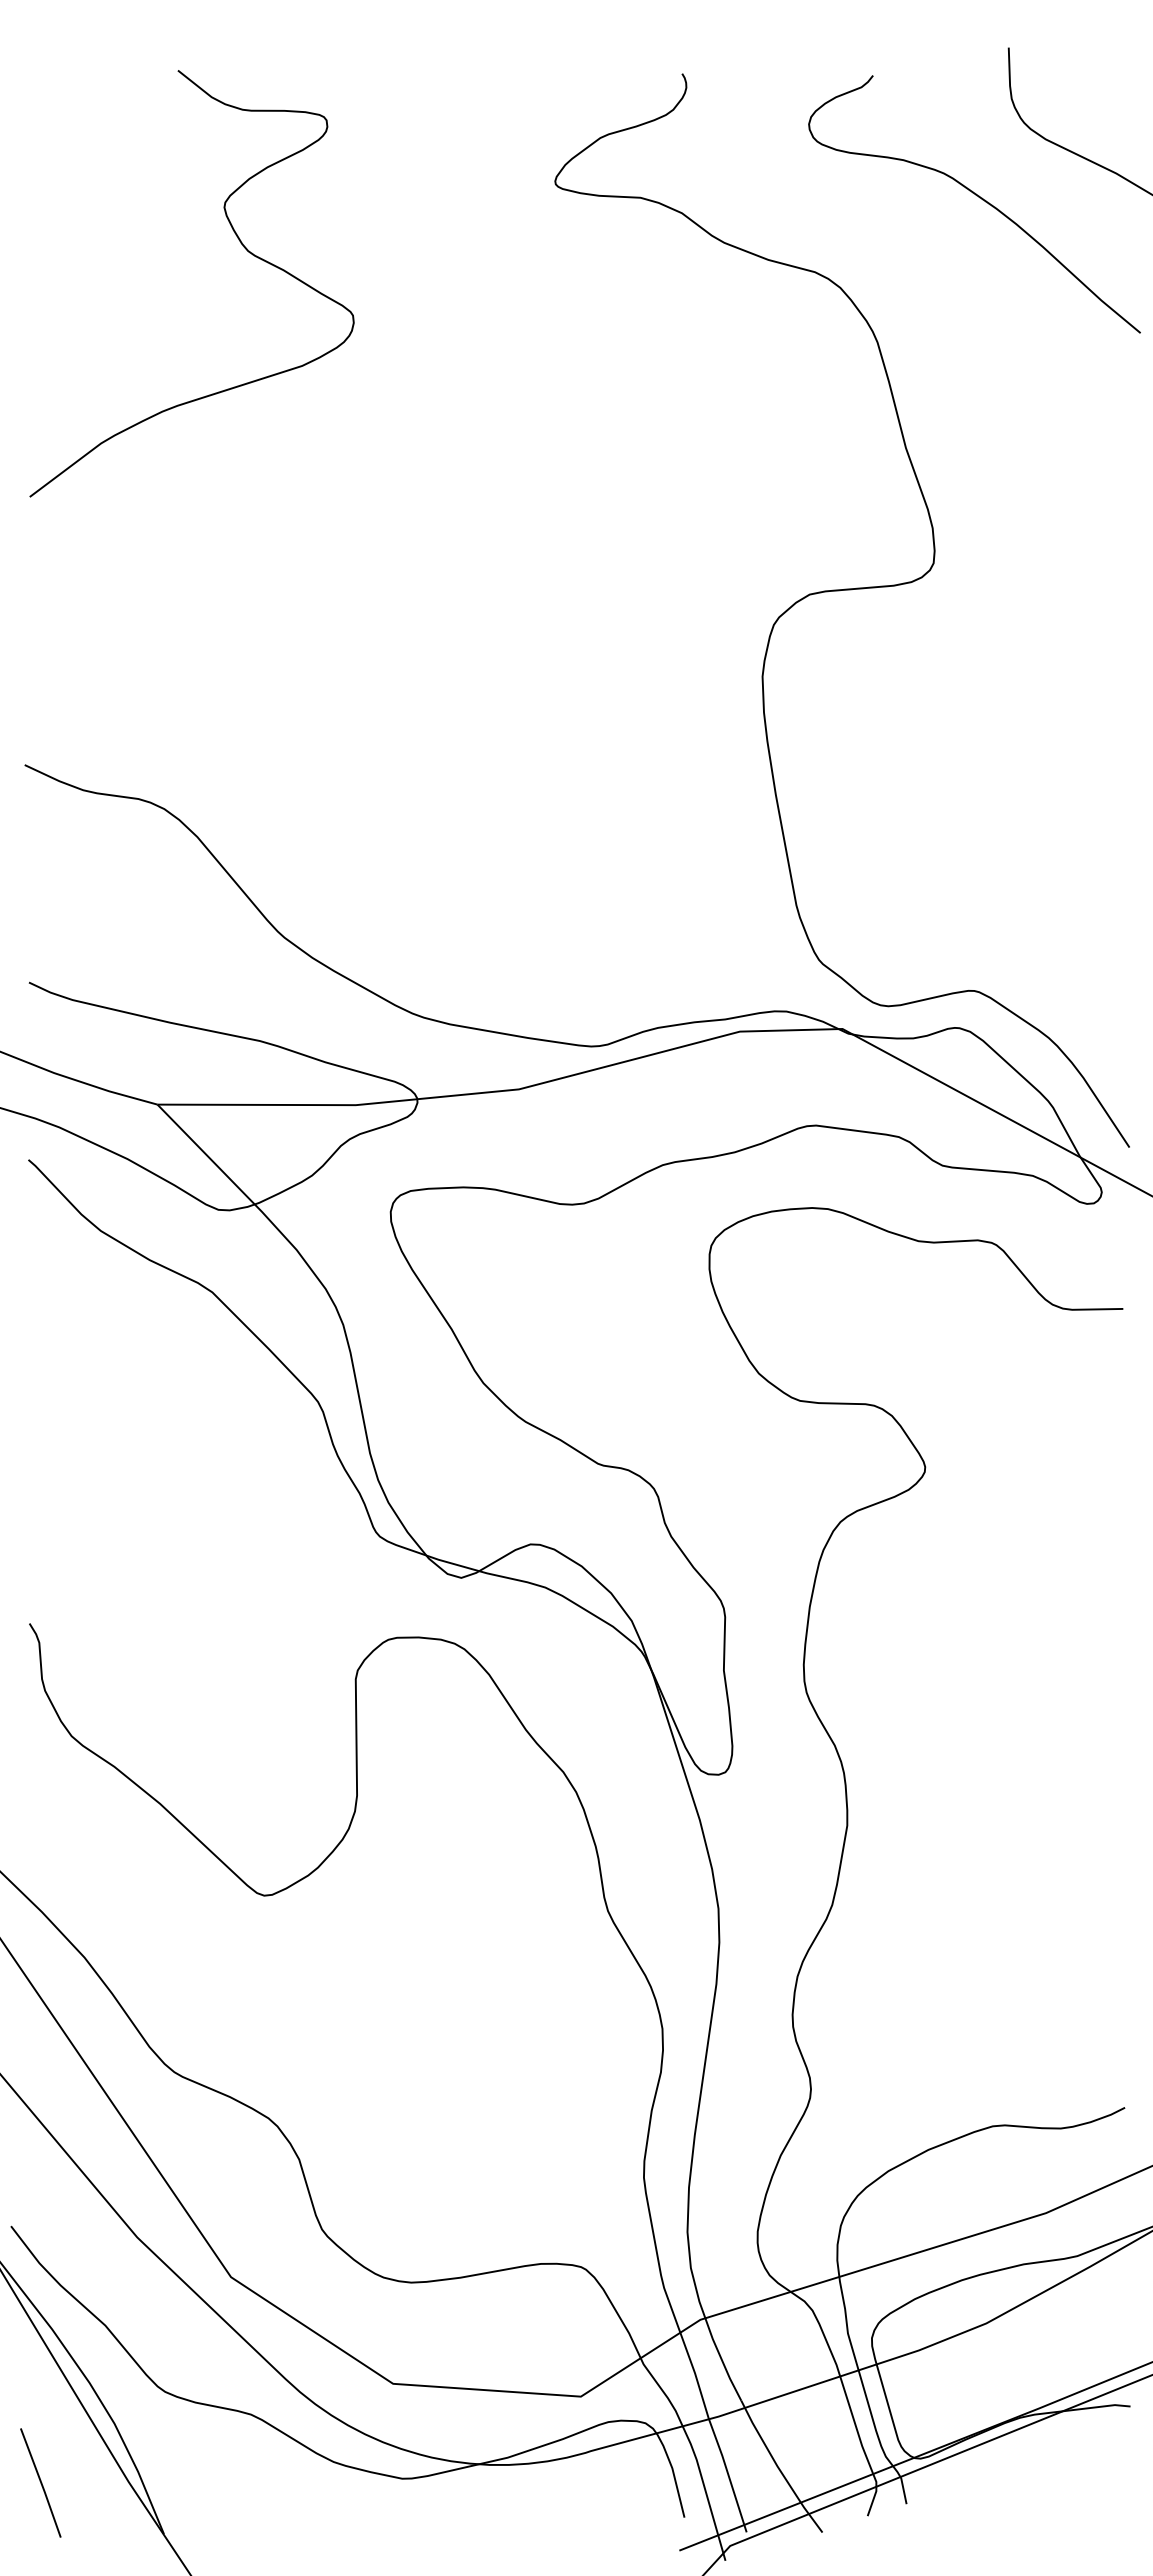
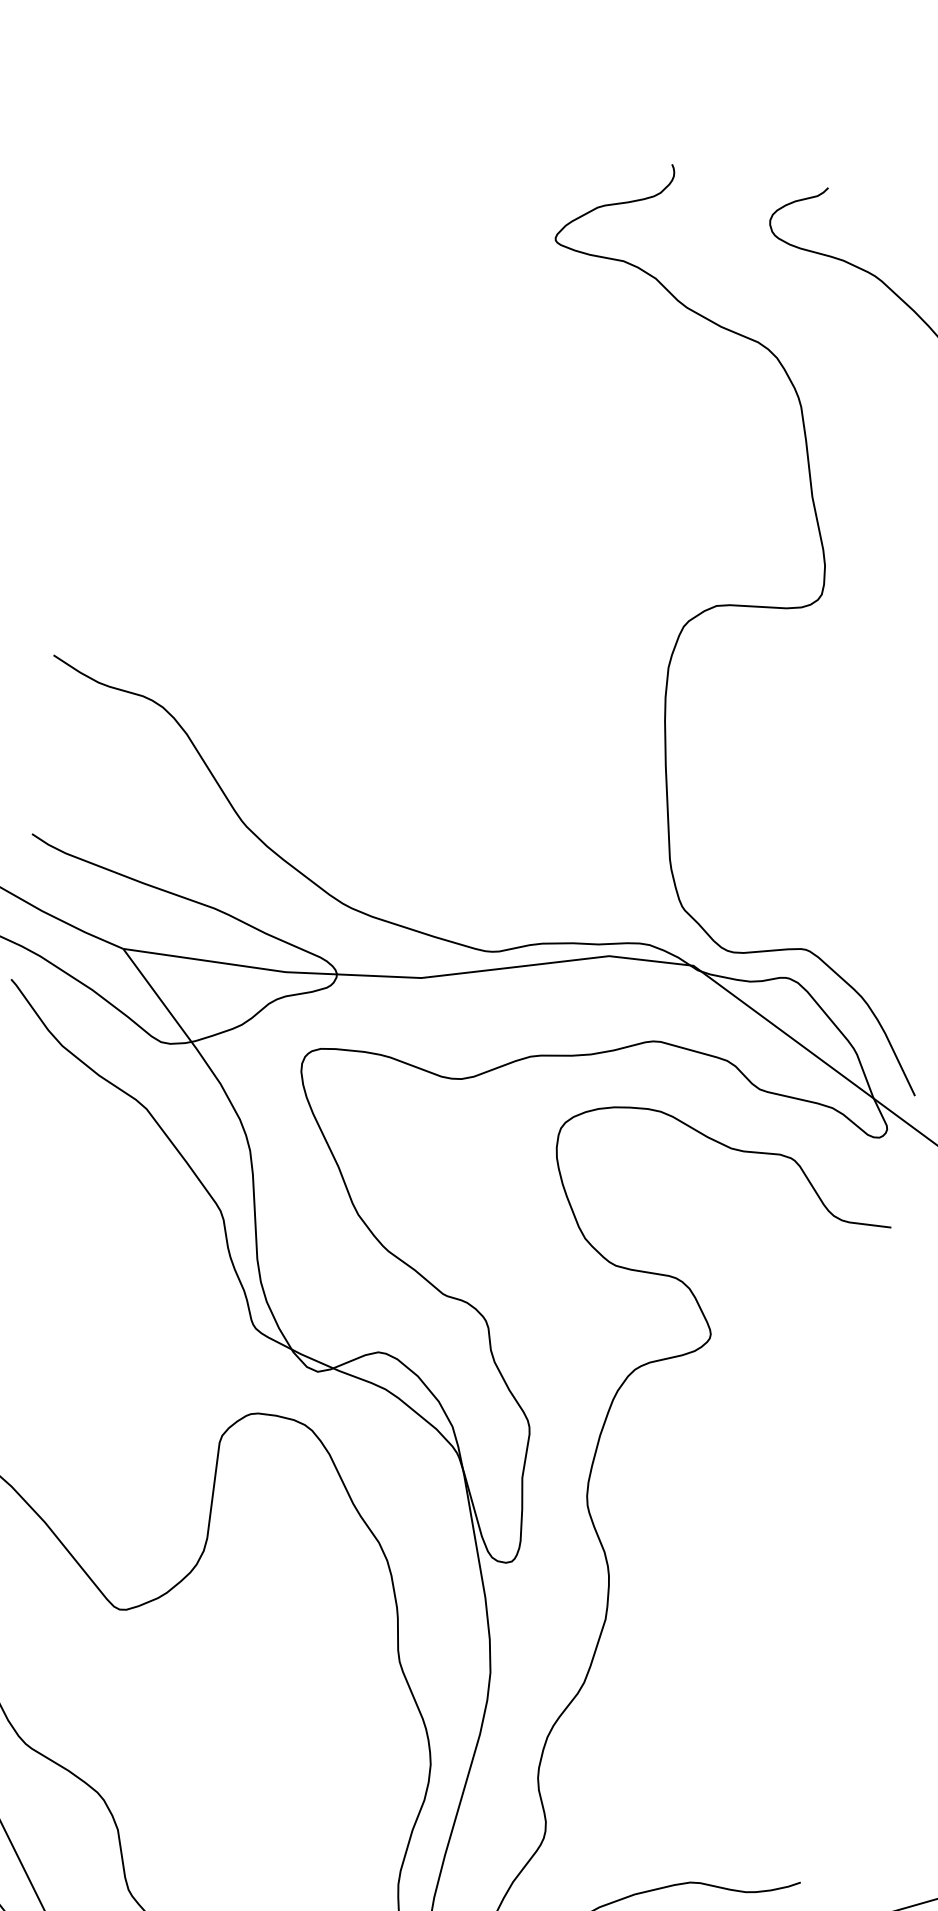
curve: (243, 247) -> (292, 256), removed

